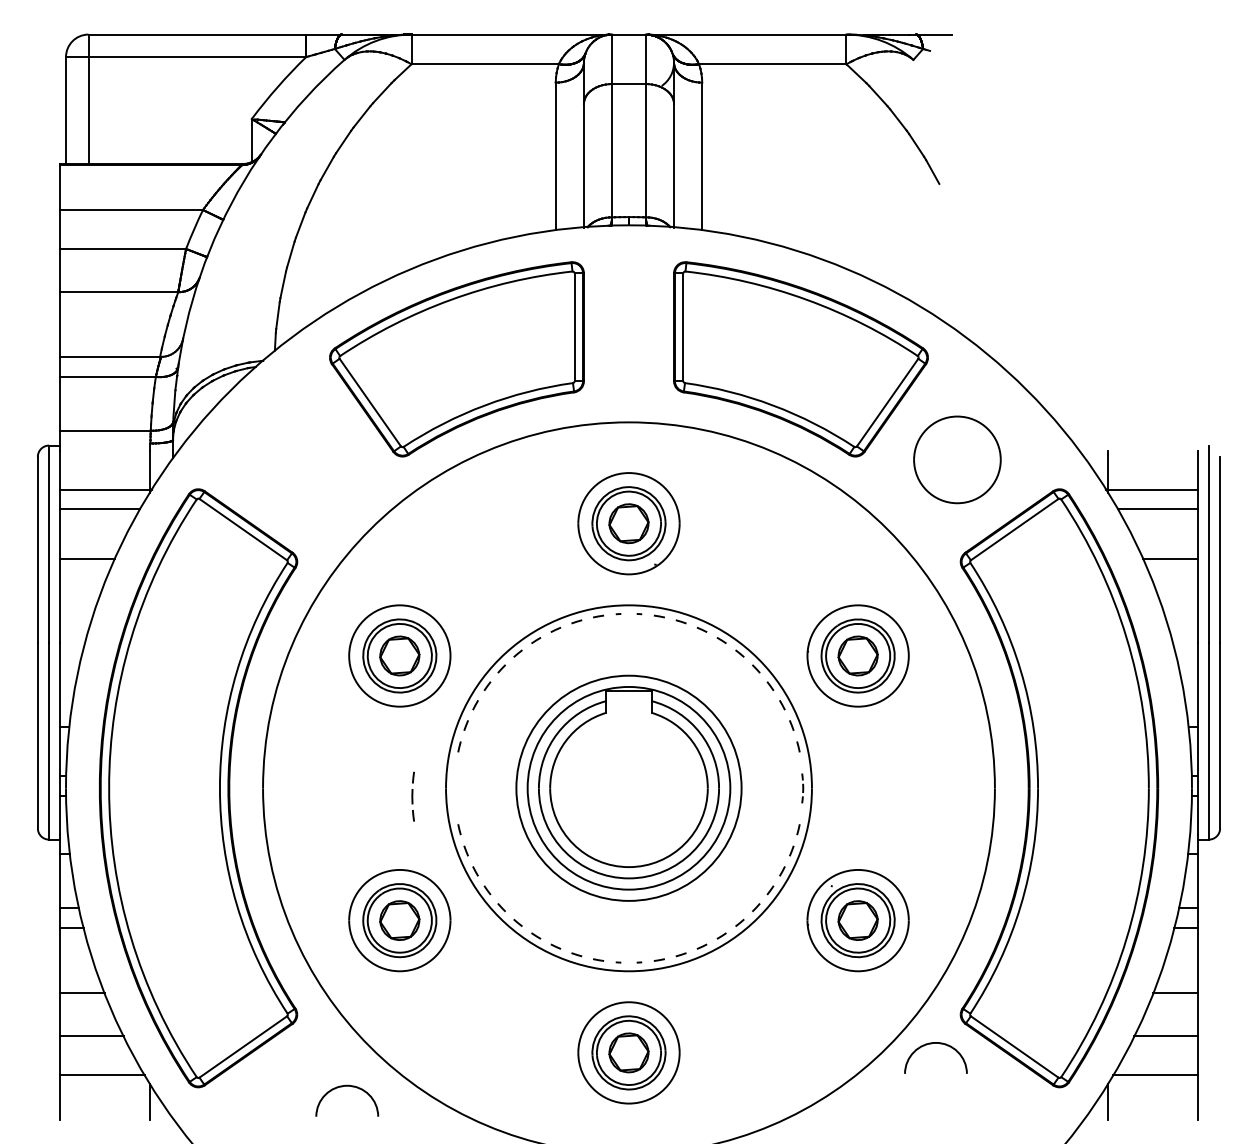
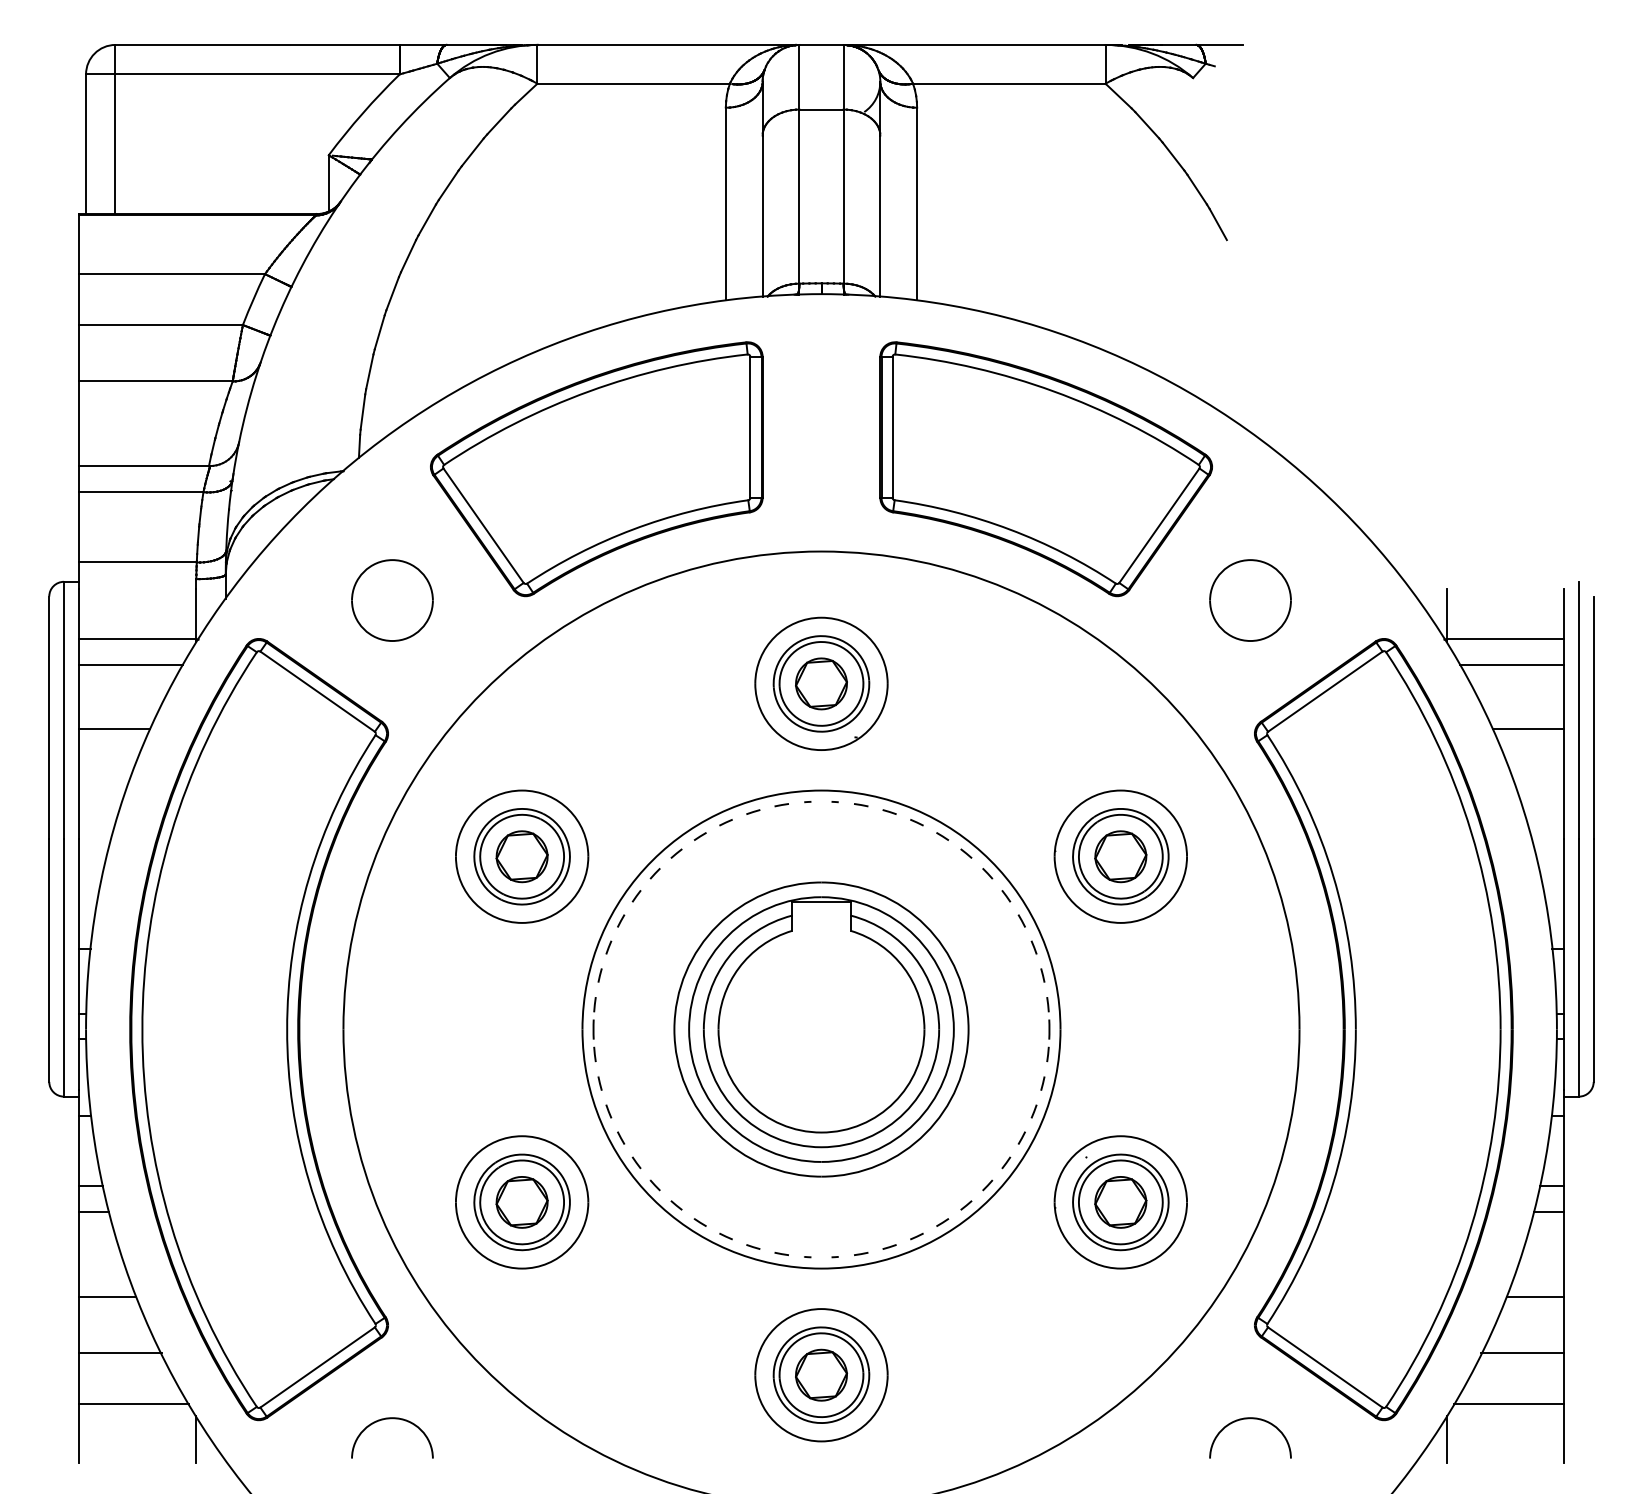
part: (300, 459) -> (392, 600), added
part: (957, 459) -> (1250, 600), size x0.71
part: (802, 788) -> (1048, 1029), size x1.67
part: (413, 796) -> (594, 1029), moved
arc: (935, 1043) -> (1250, 1419), moved
arc: (347, 1086) -> (392, 1419), moved

